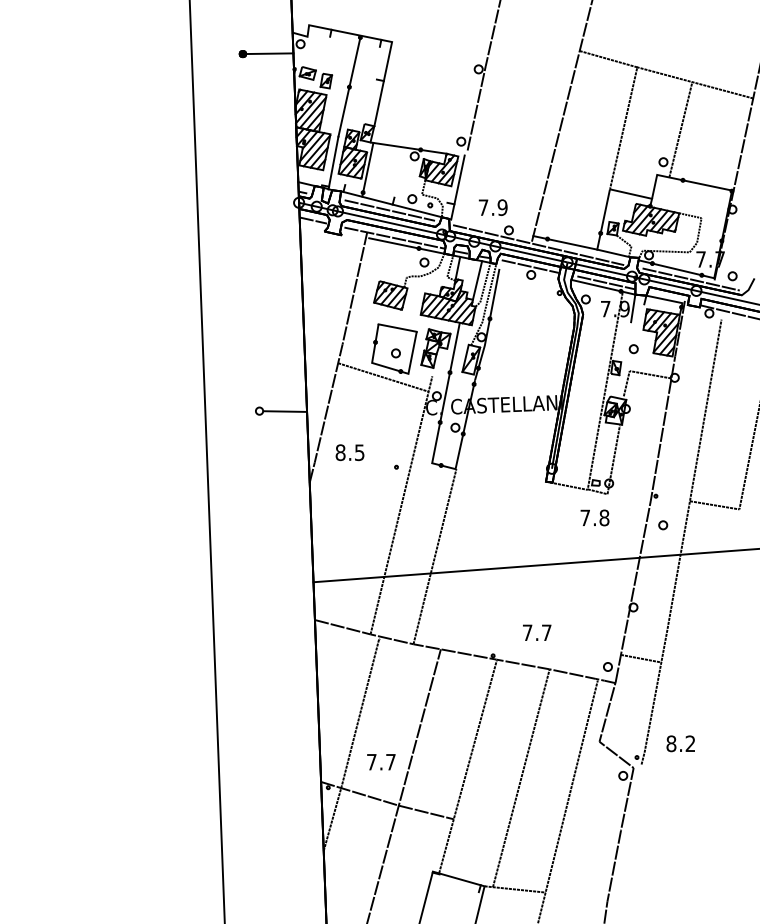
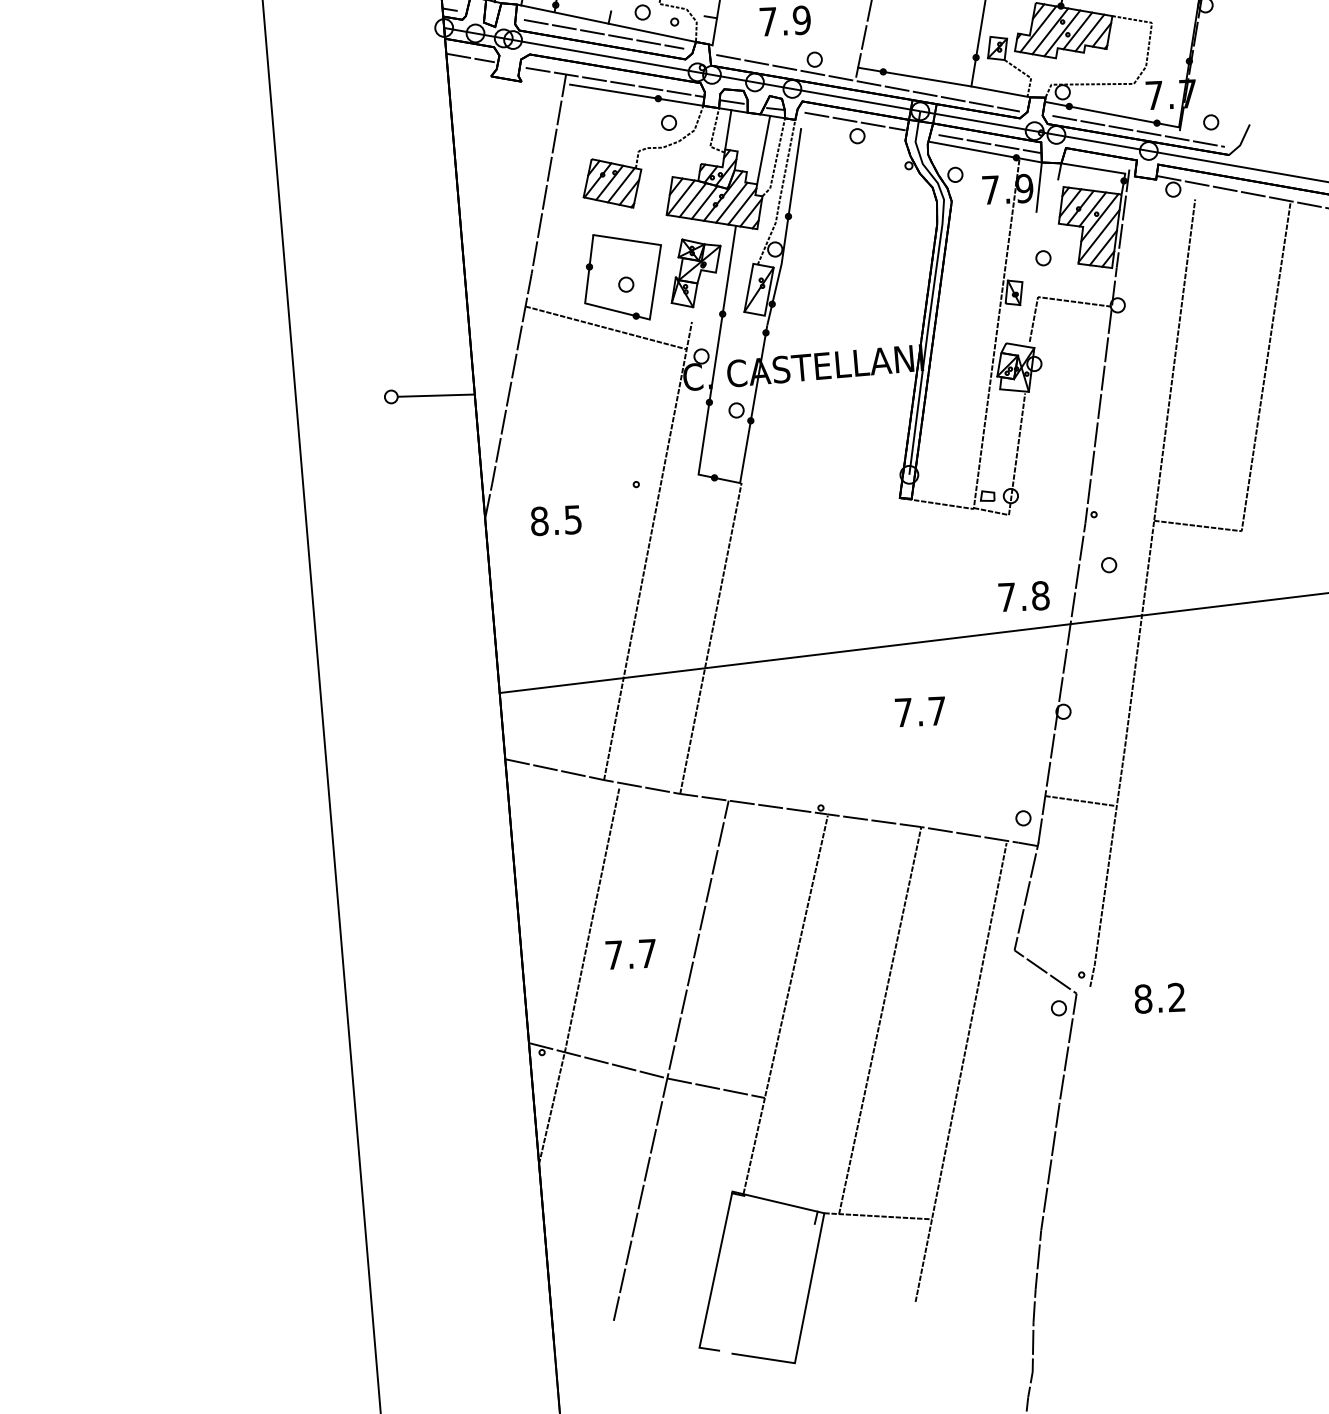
text: (349, 452) -> (555, 520), moved
text: (594, 517) -> (1023, 595), moved
text: (537, 632) -> (921, 711), moved
text: (680, 743) -> (1159, 997), moved
text: (381, 762) -> (631, 954), moved

